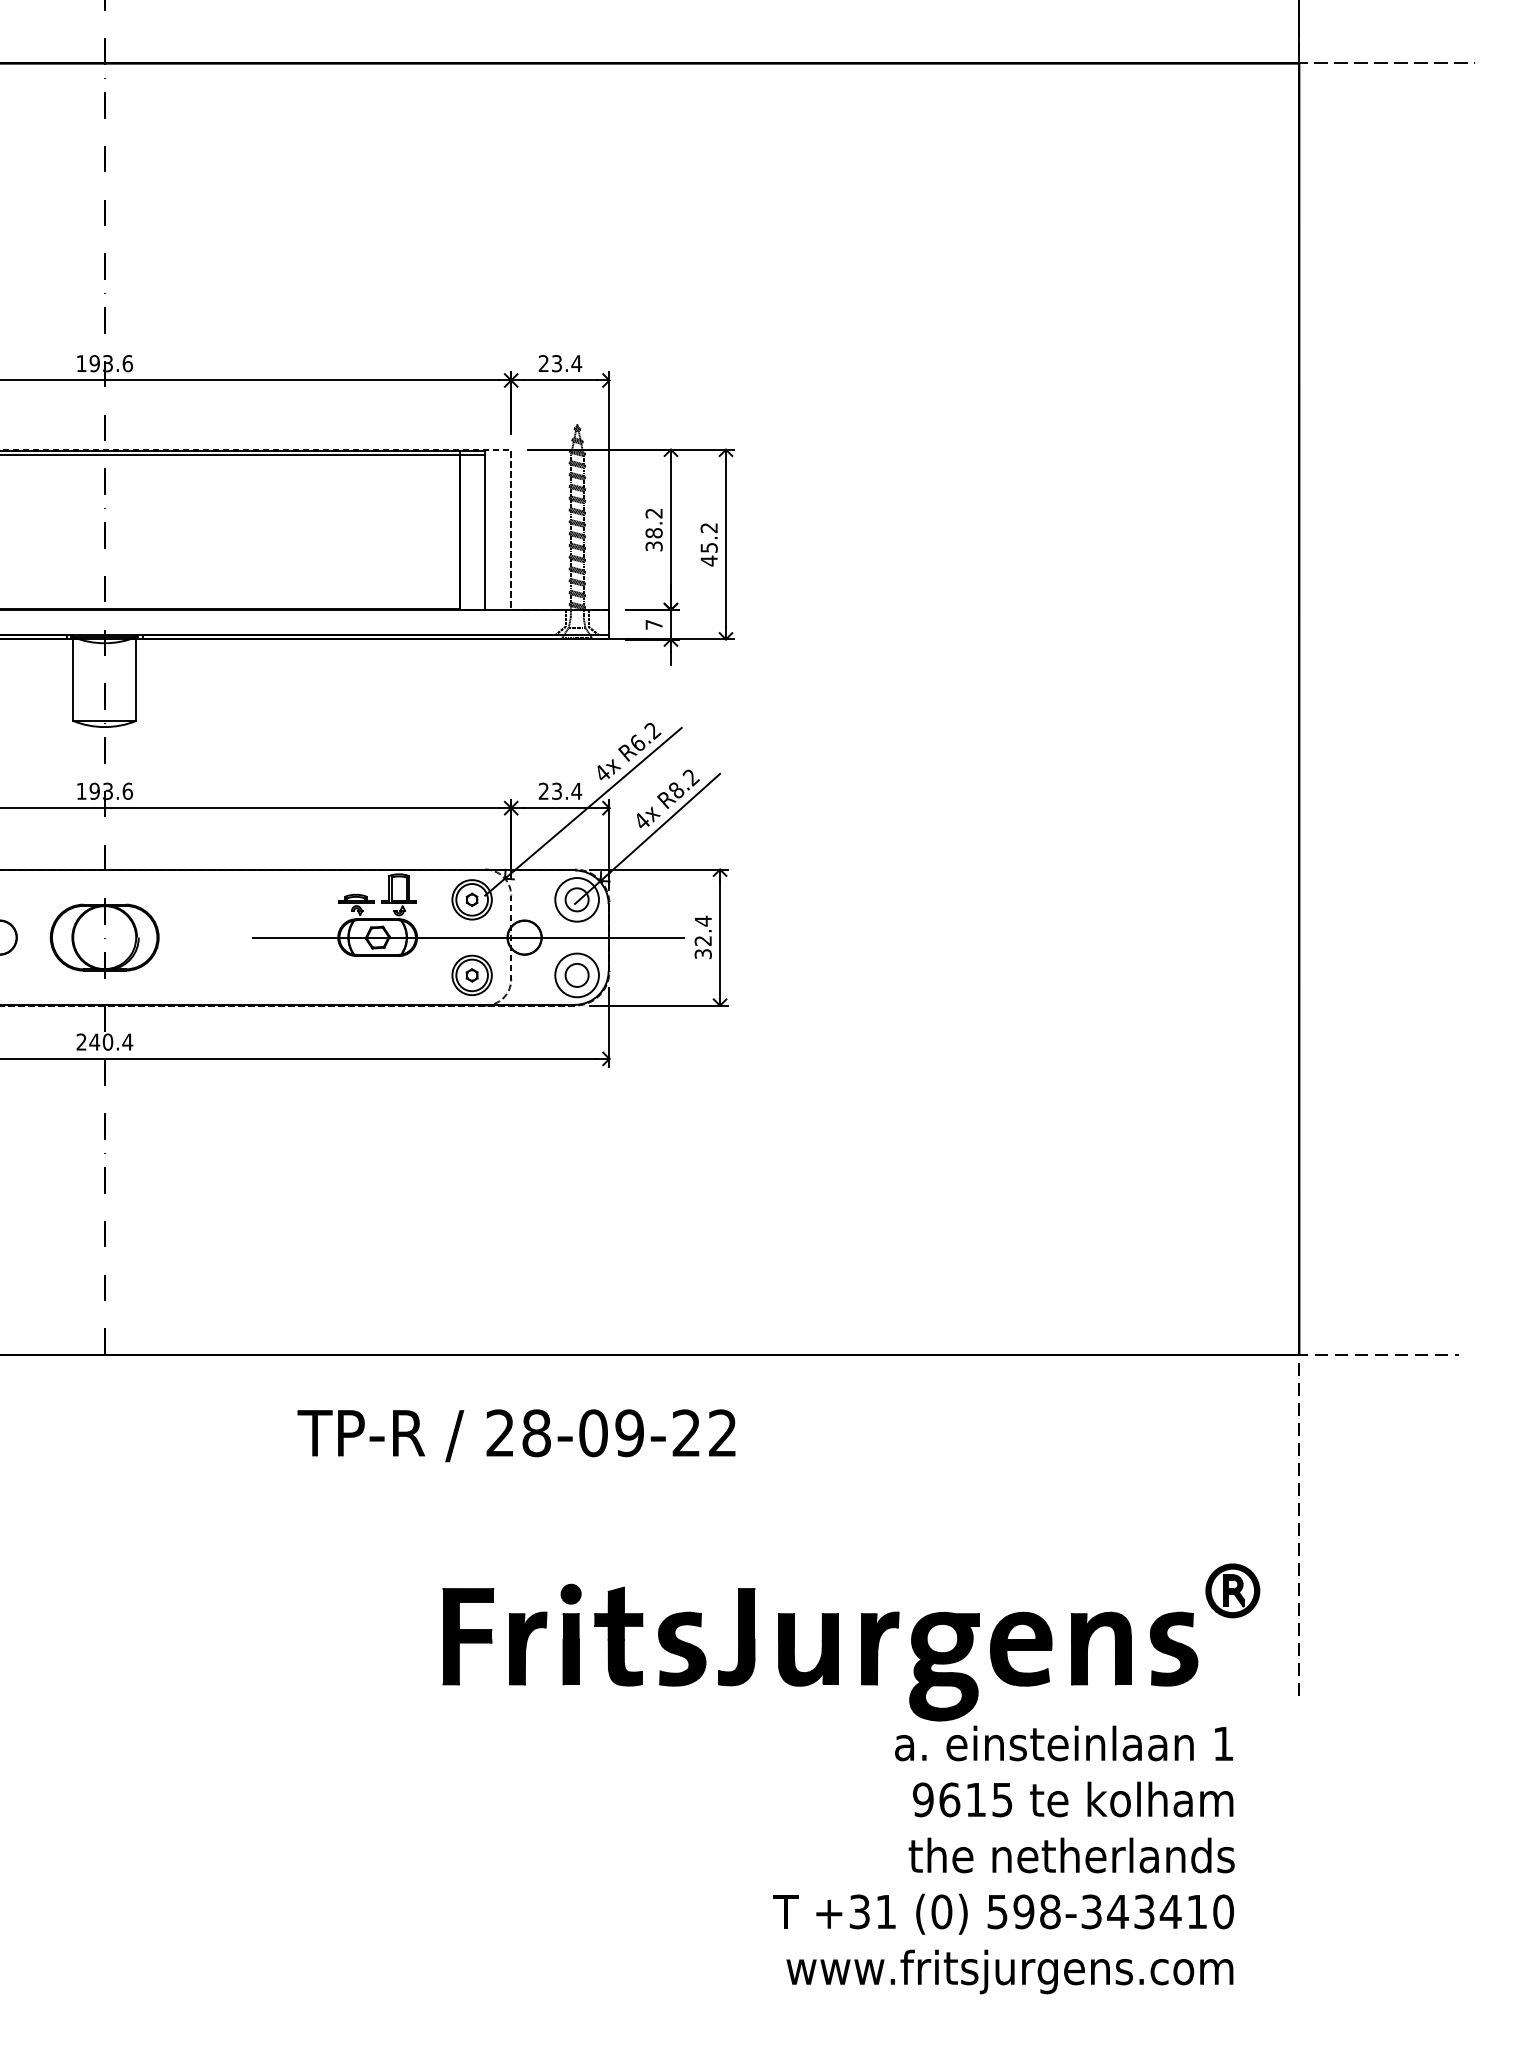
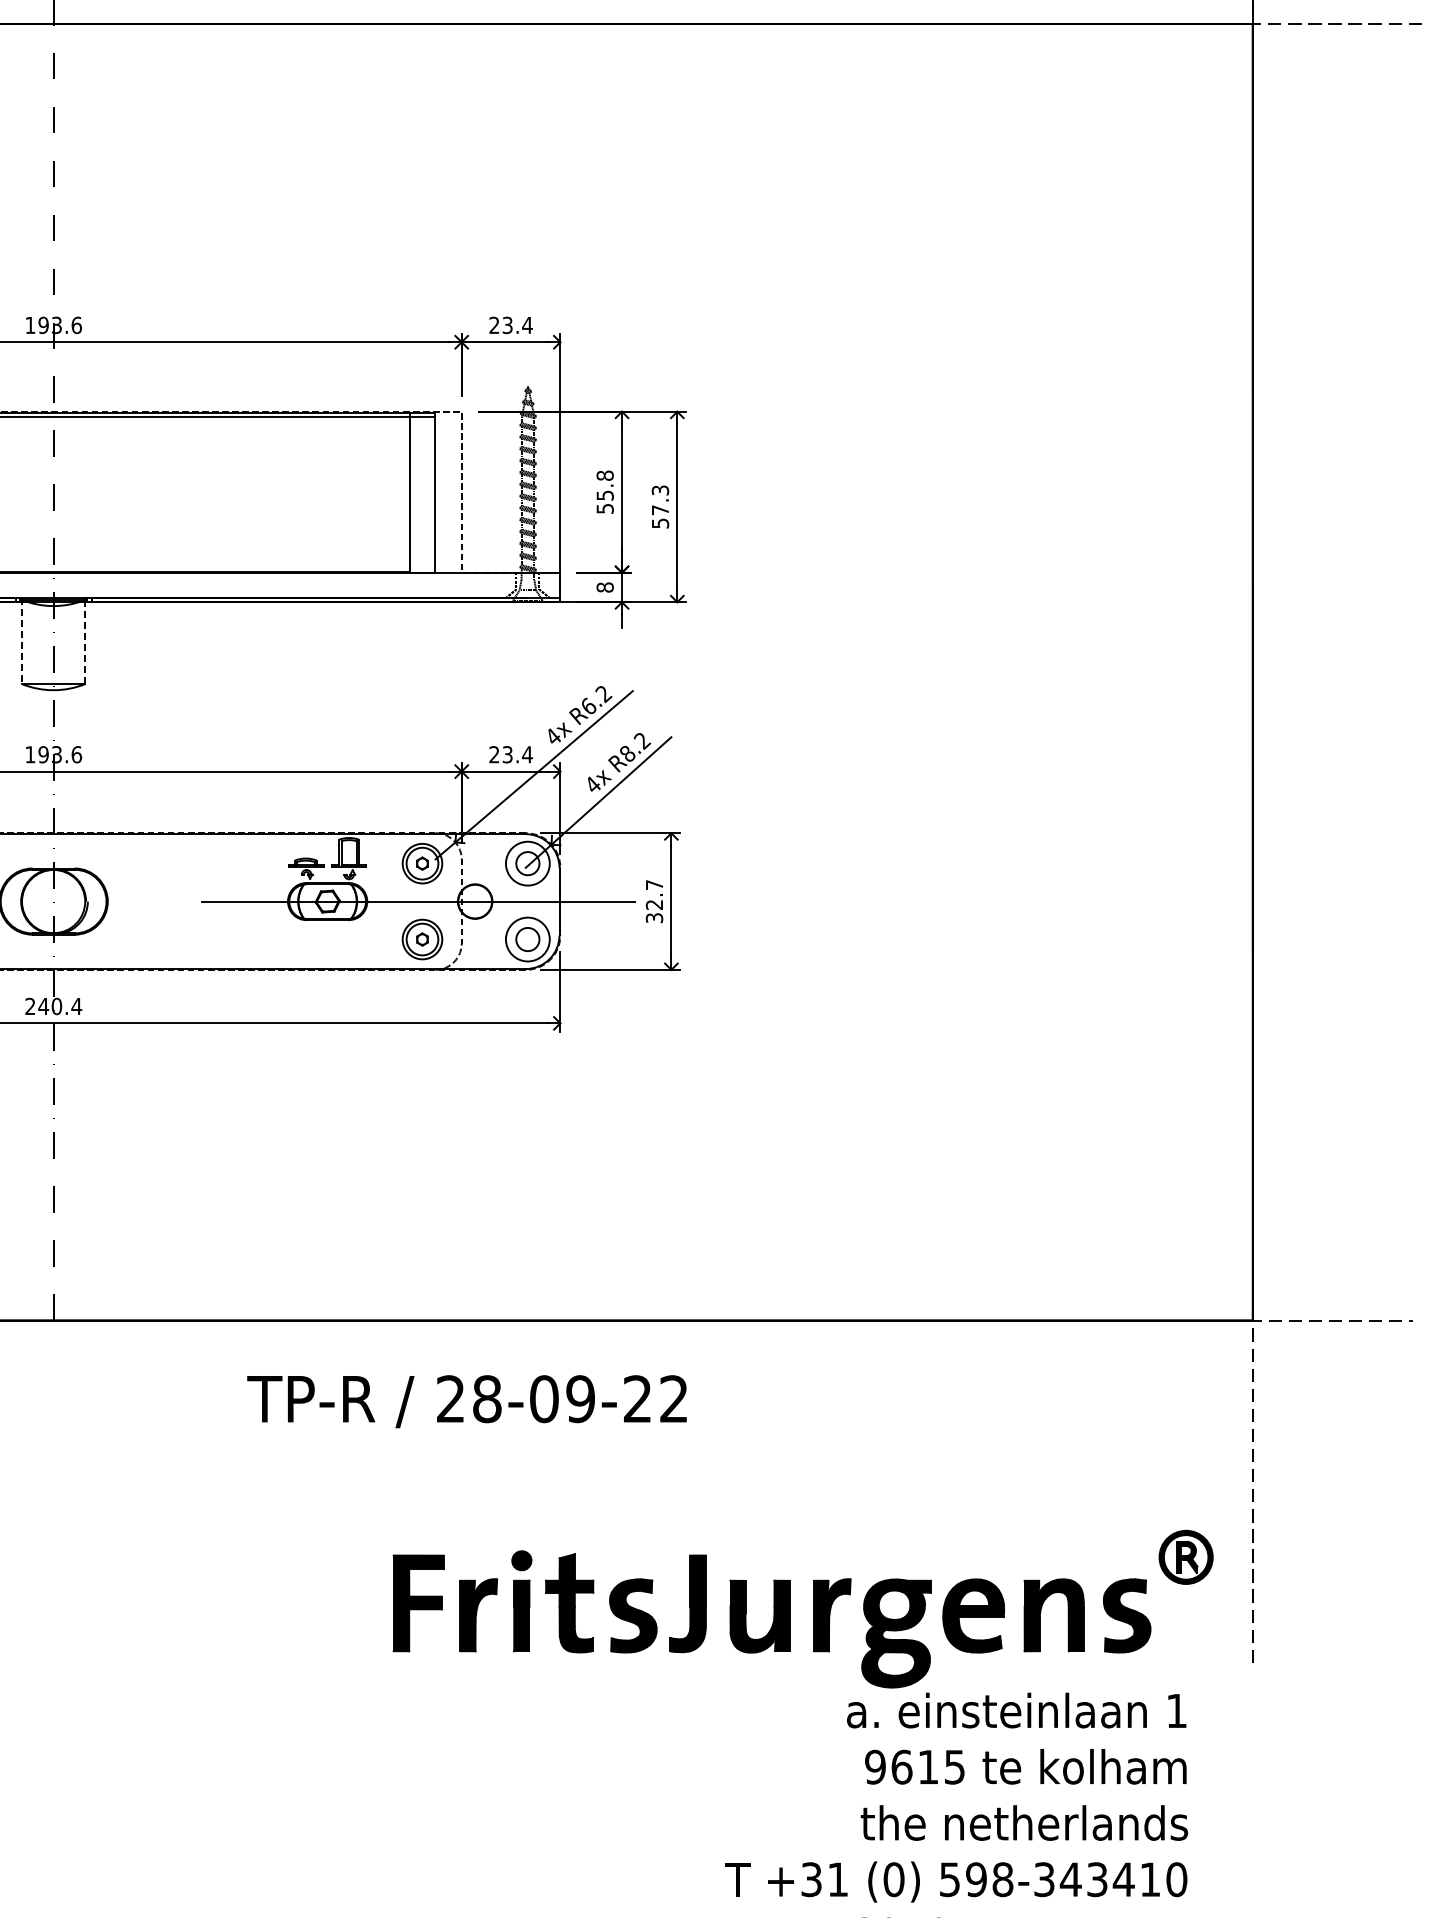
text: (653, 529) -> (604, 491), 38.2 -> 55.8
text: (708, 544) -> (659, 506), 45.2 -> 57.3
text: (653, 624) -> (604, 587), 7 -> 8
line: (73, 678) -> (22, 641), solid -> dashed
line: (136, 678) -> (85, 641), solid -> dashed
text: (702, 920) -> (653, 884), 32.4 -> 32.7

